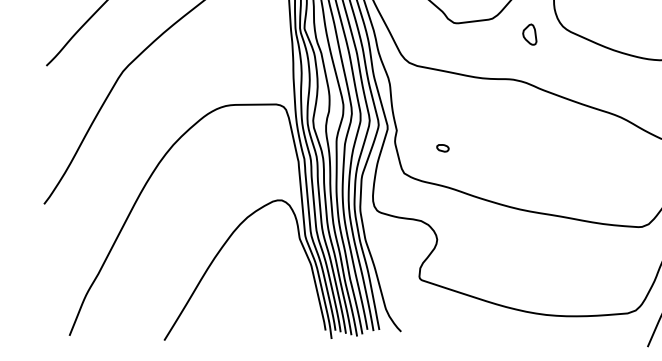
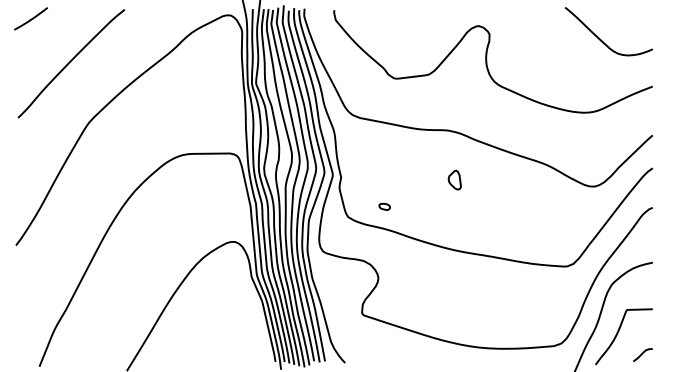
part: (529, 33) -> (454, 179), moved
part: (442, 147) -> (384, 206), moved

